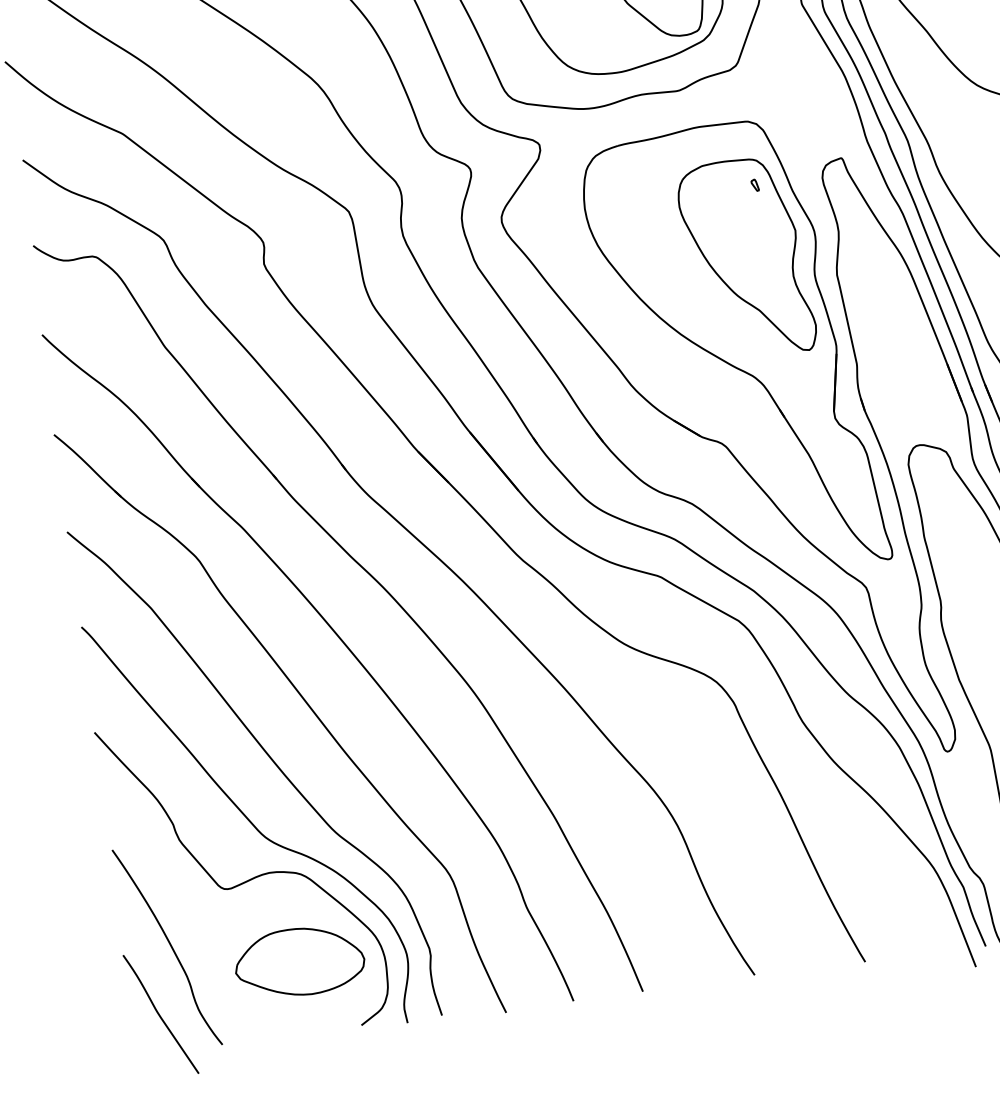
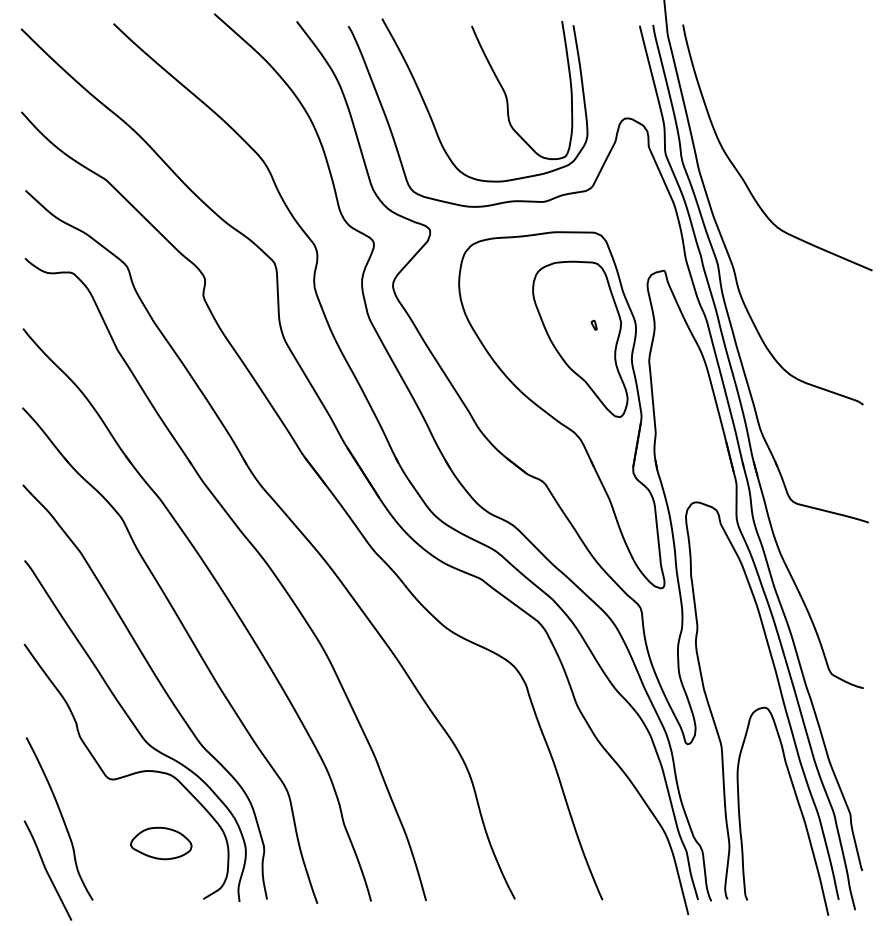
part: (754, 184) -> (593, 324), moved
part: (298, 962) -> (160, 843), size x0.6

